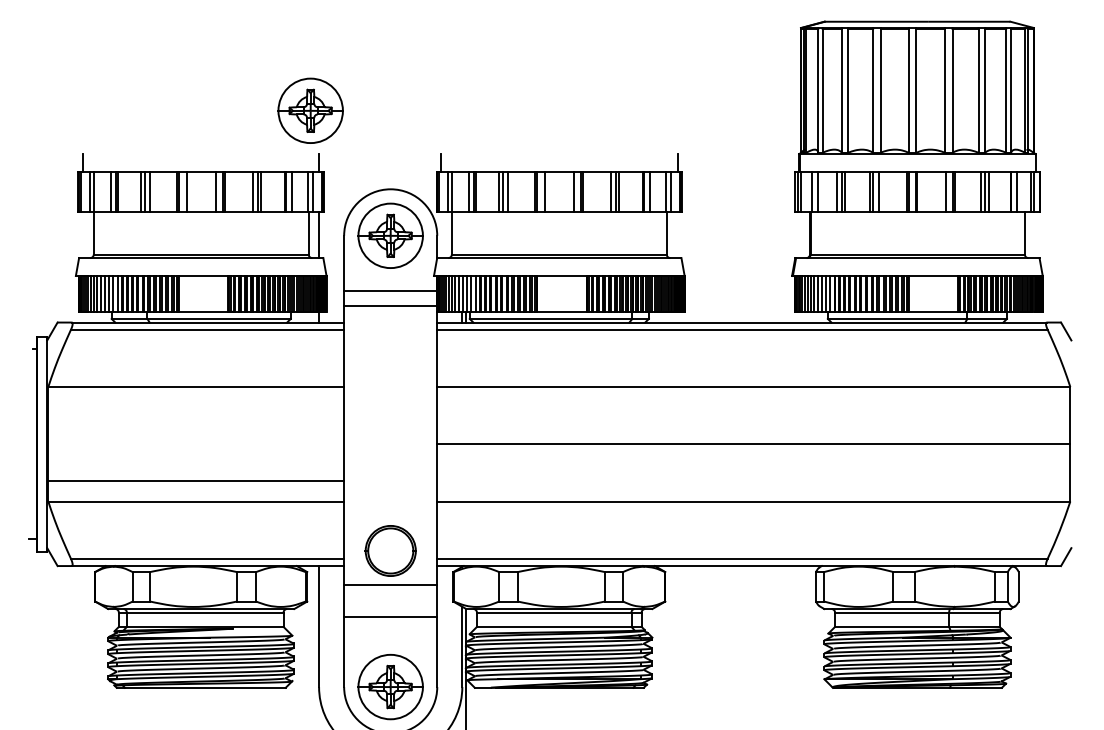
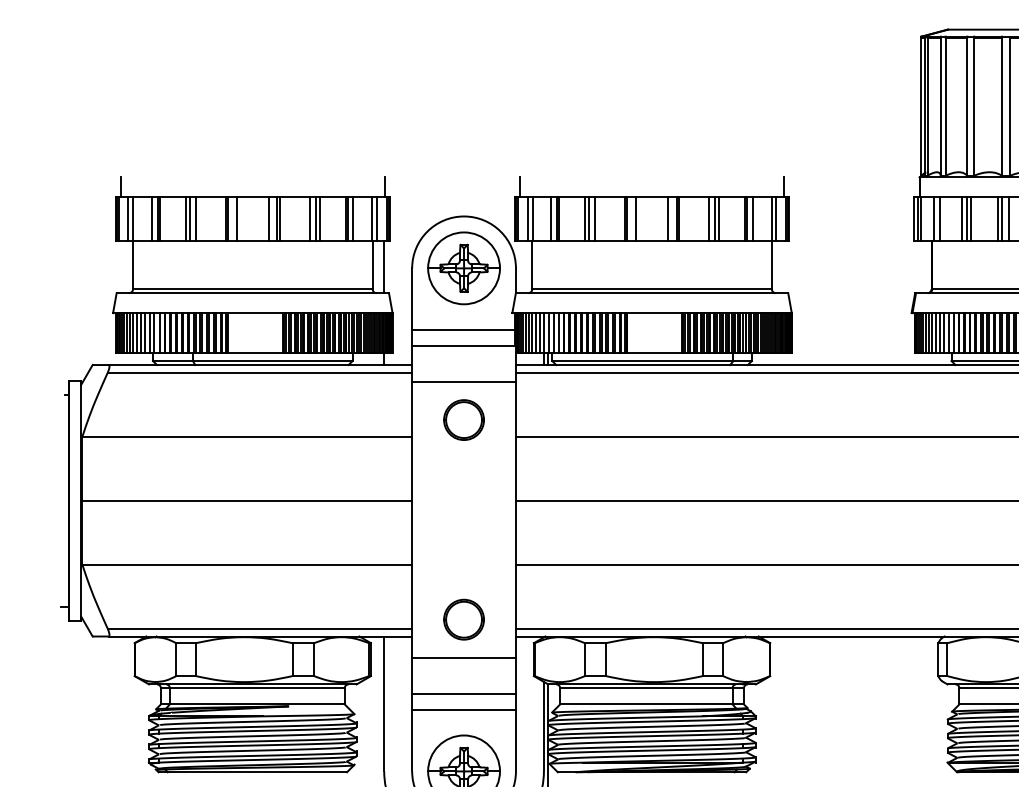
part: (310, 110) -> (374, 128), removed
line: (390, 337) -> (463, 381), added
part: (390, 371) -> (463, 419), added
line: (196, 481) -> (247, 500), moved
part: (390, 550) -> (463, 619), size x0.71
line: (390, 631) -> (463, 709), added

